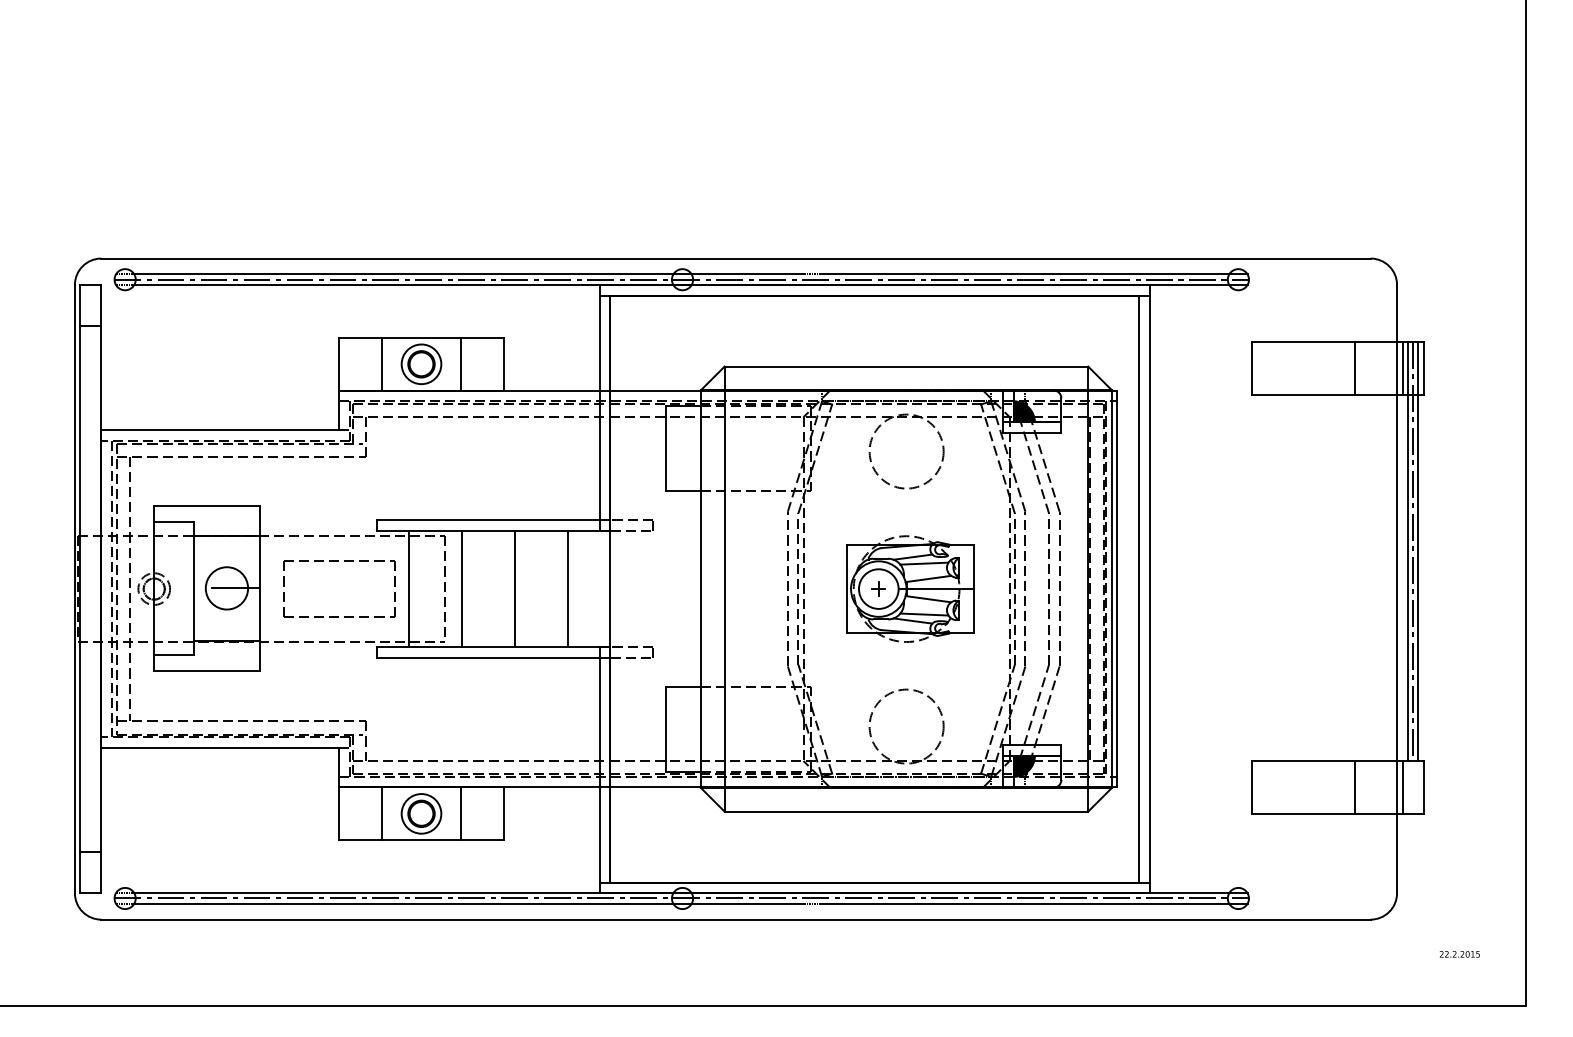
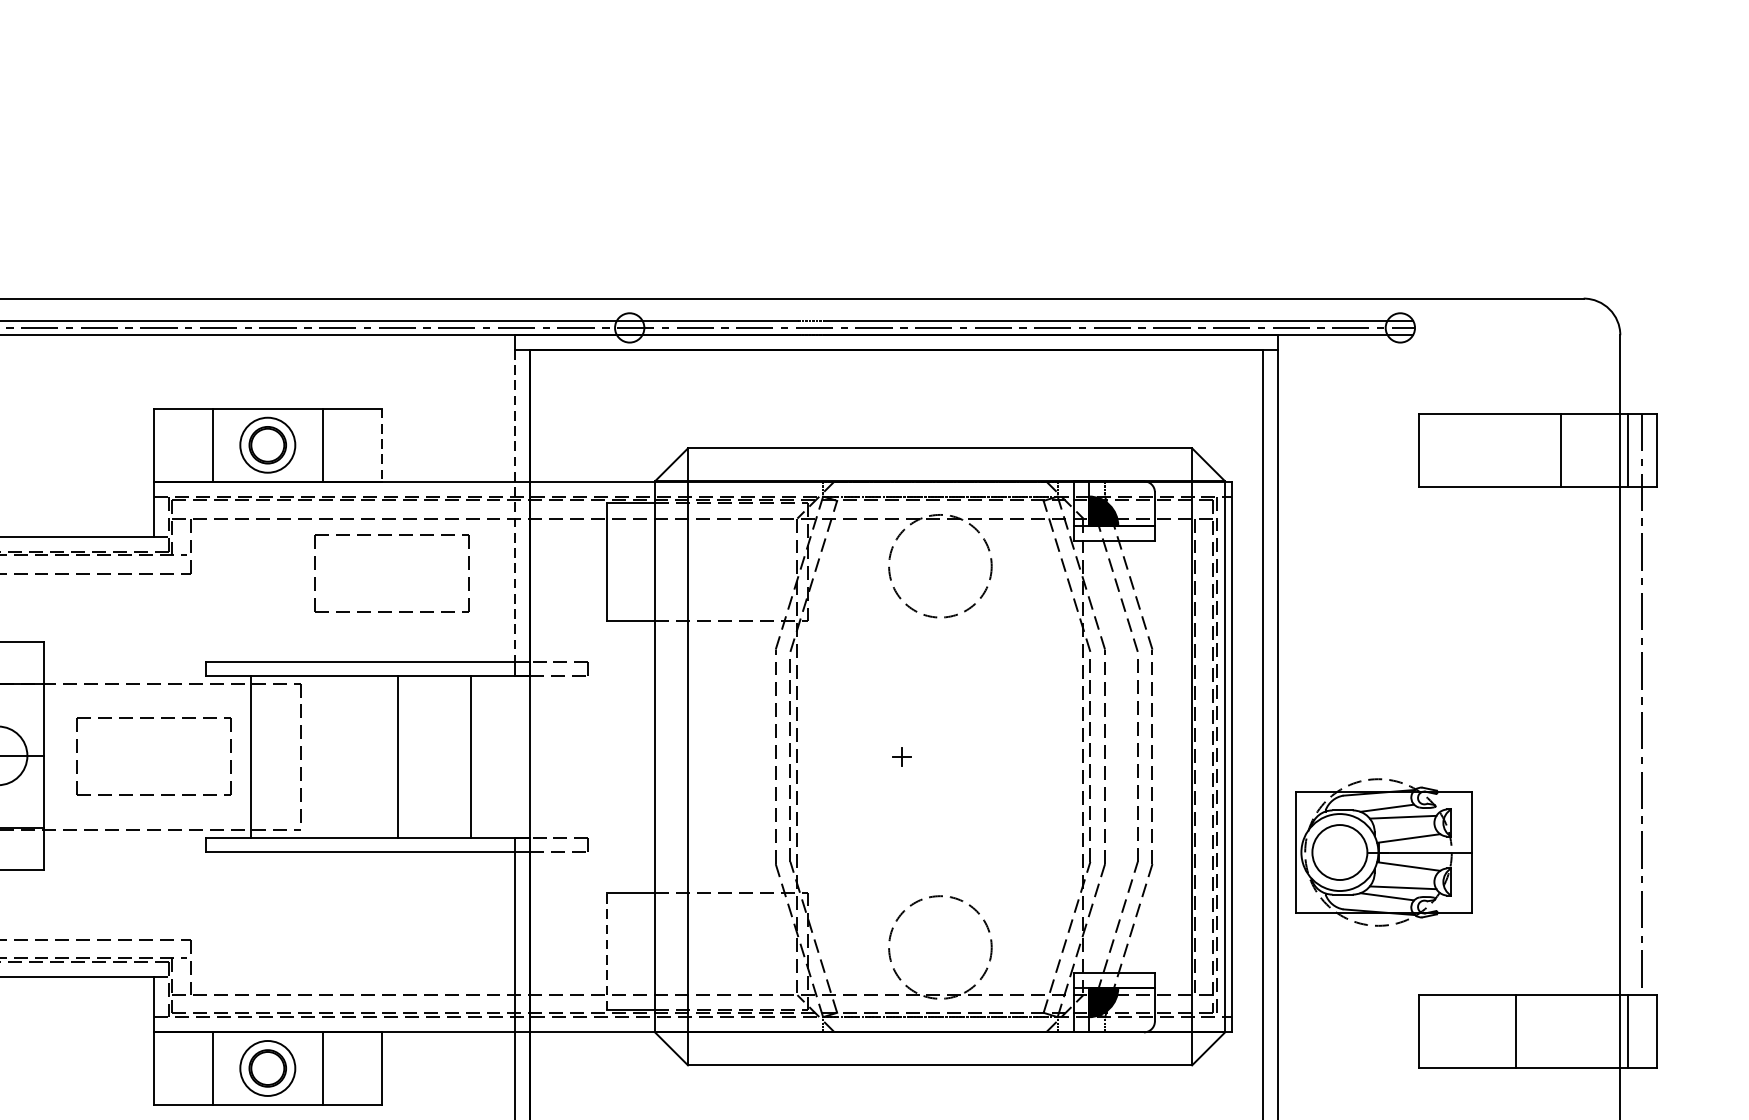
line: (503, 364) -> (381, 445), solid -> dashed
line: (599, 408) -> (514, 506), solid -> dashed
part: (510, 429) -> (391, 535), added
line: (1407, 550) -> (1634, 703), removed
line: (1418, 550) -> (1650, 703), removed
line: (462, 588) -> (324, 756), removed
part: (910, 588) -> (1383, 851), moved
line: (666, 729) -> (607, 951), solid -> dashed
line: (1354, 786) -> (1515, 1030), moved

